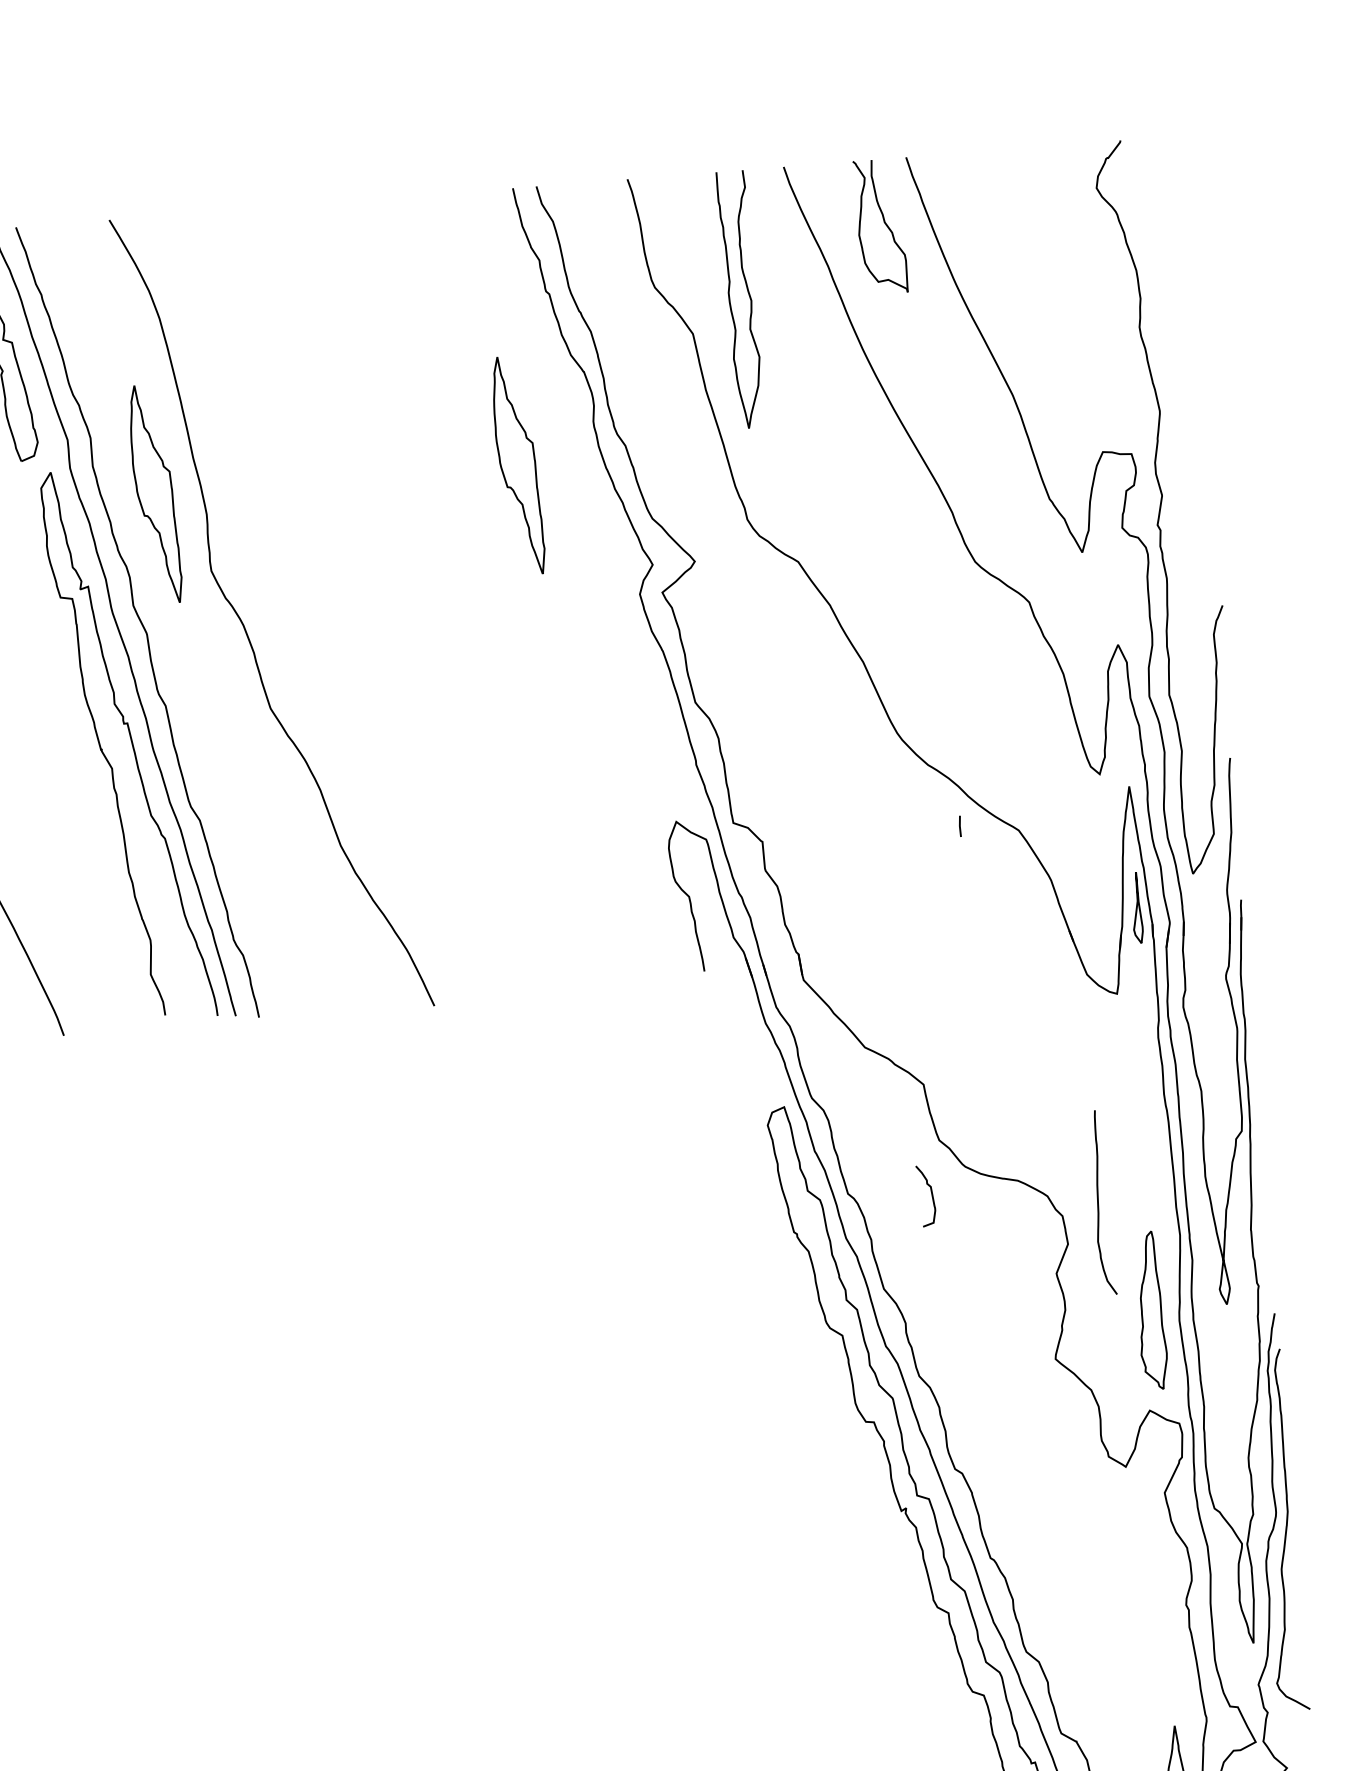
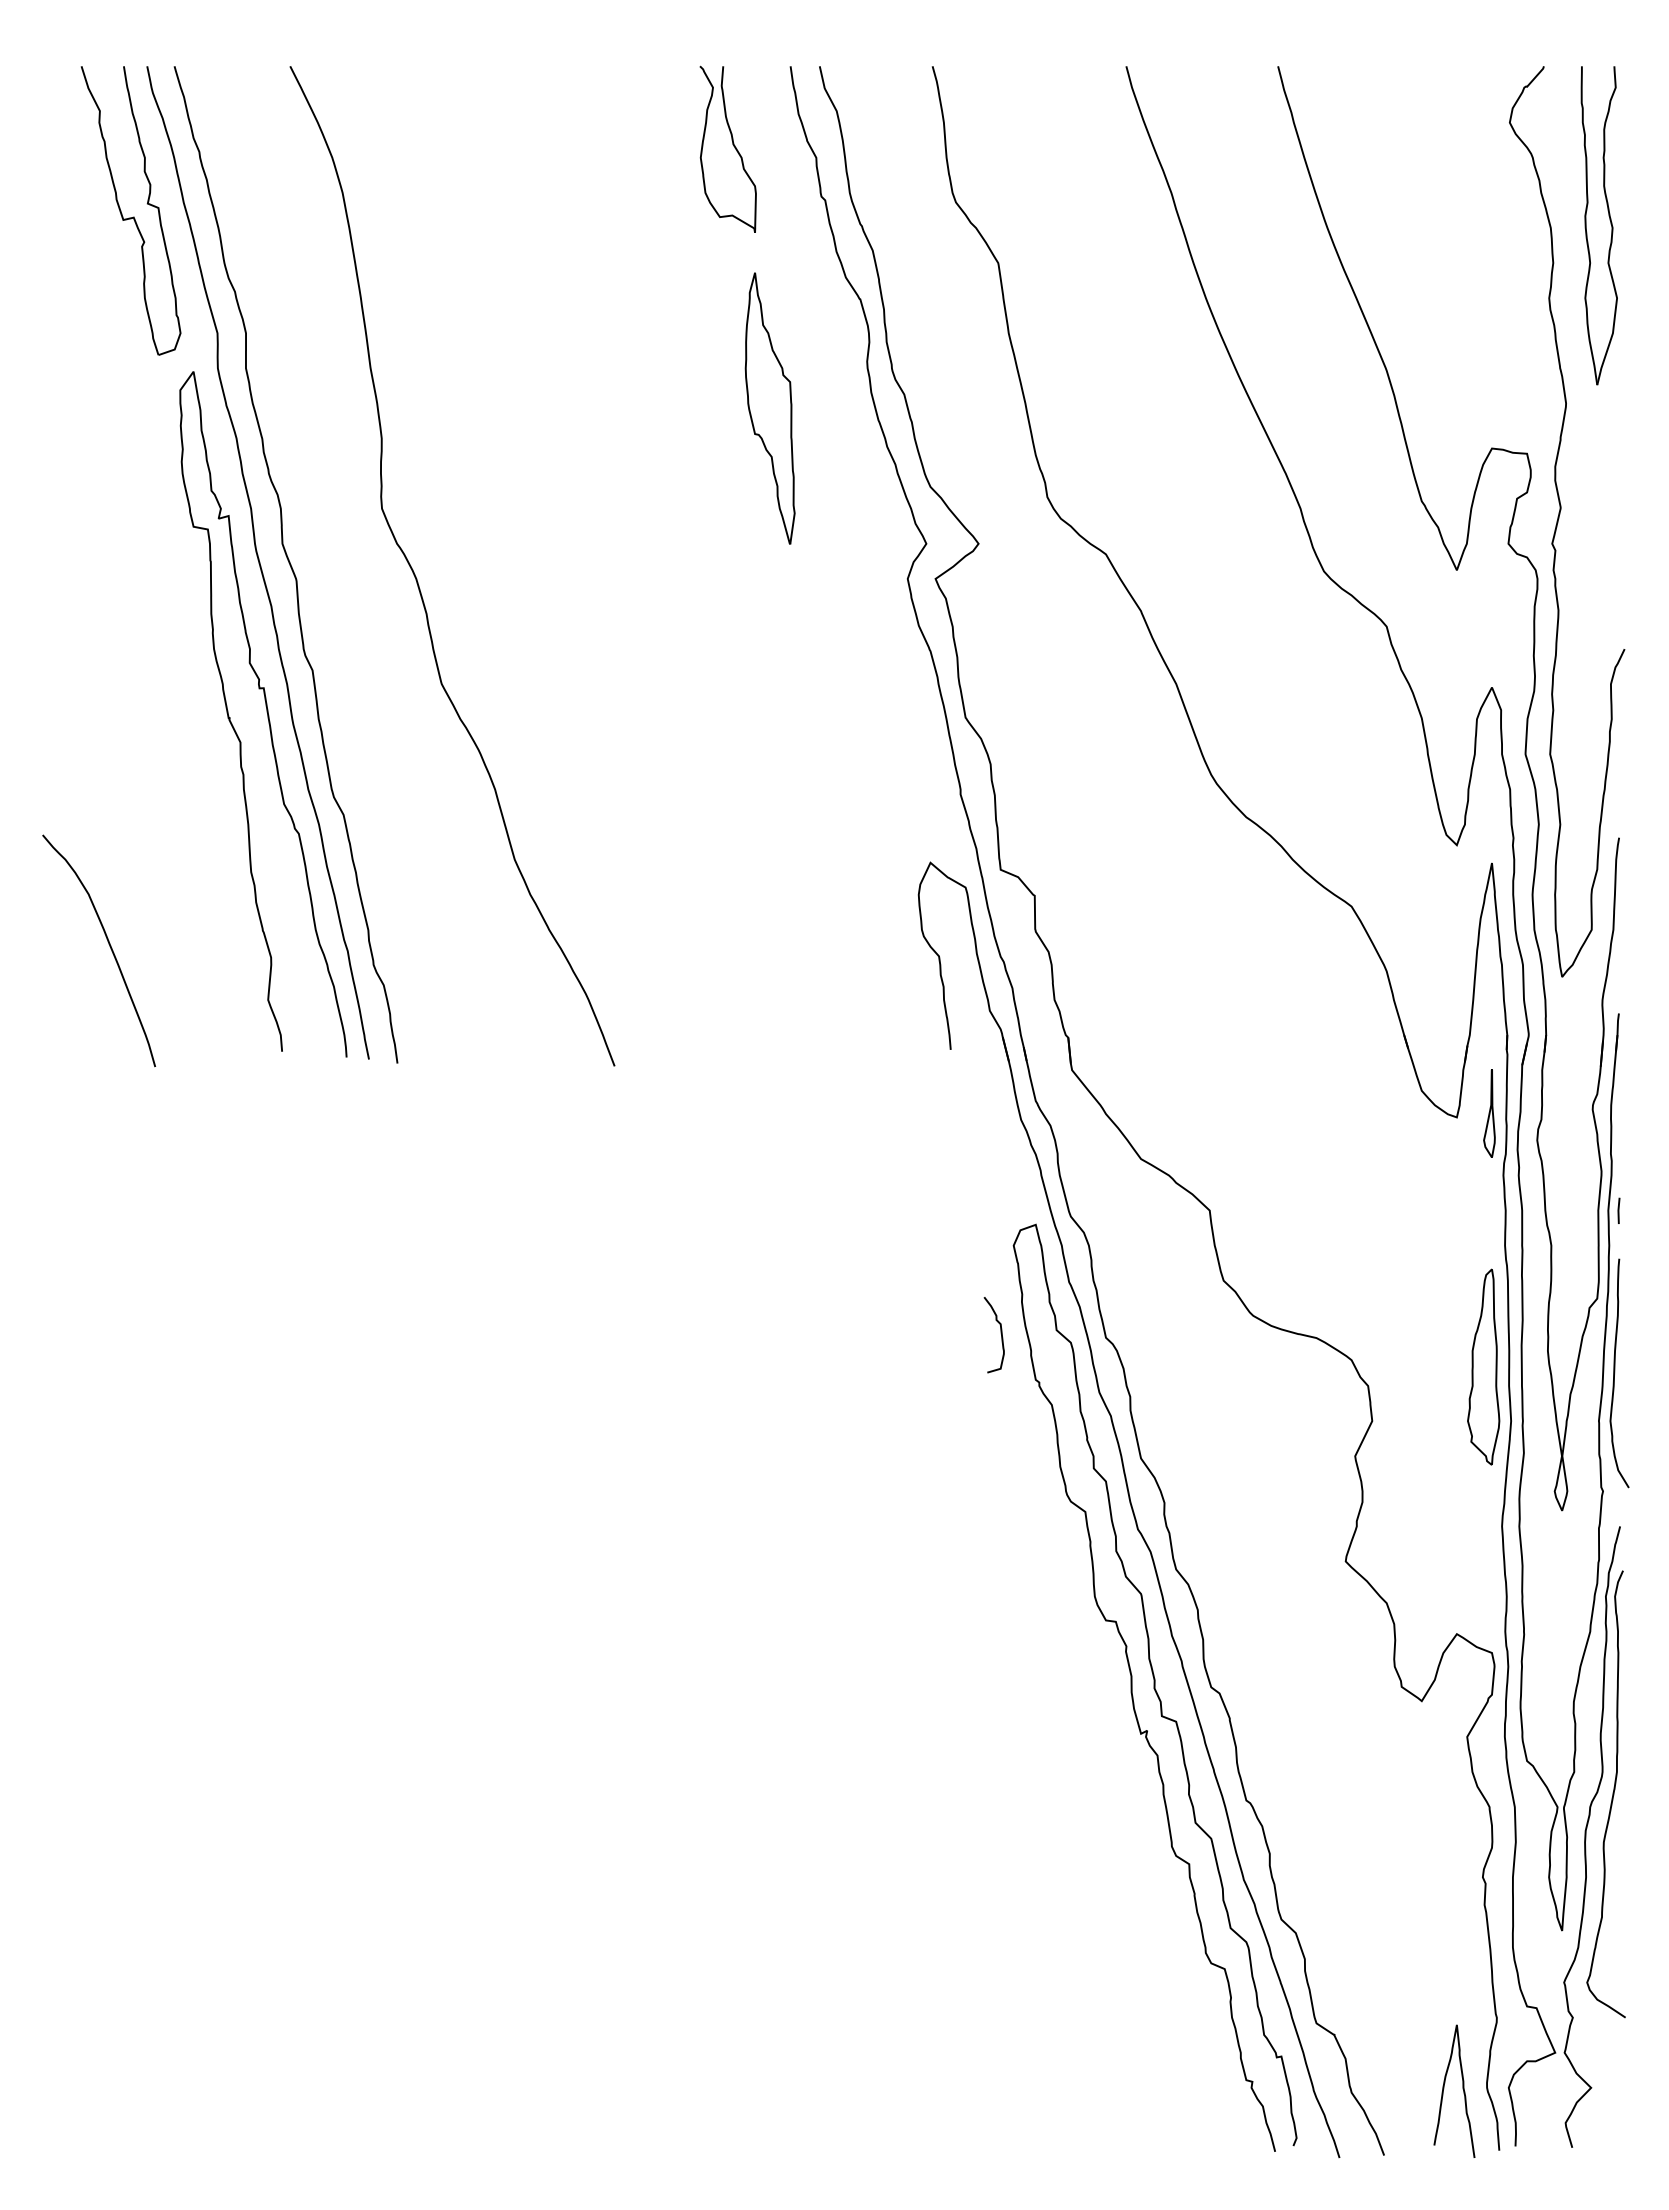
part: (884, 224) -> (733, 146), moved
part: (730, 300) -> (1586, 225), moved
part: (154, 494) -> (319, 408), removed
line: (959, 826) -> (1618, 1210), moved
part: (1136, 907) -> (1489, 1113), moved
curve: (931, 1194) -> (1000, 1333), moved
curve: (1099, 1203) -> (1615, 1373), moved
part: (1150, 1310) -> (1483, 1366), moved

